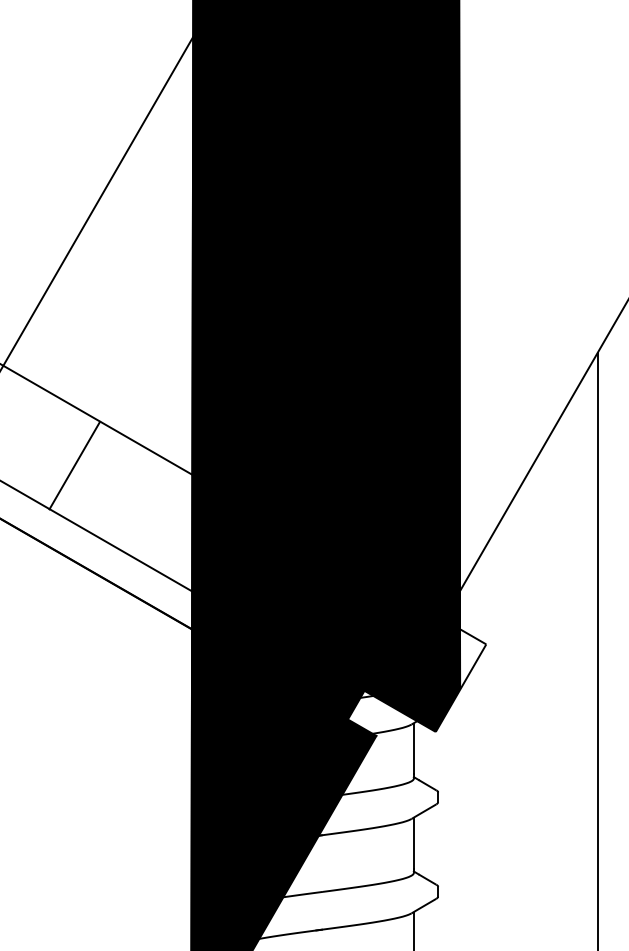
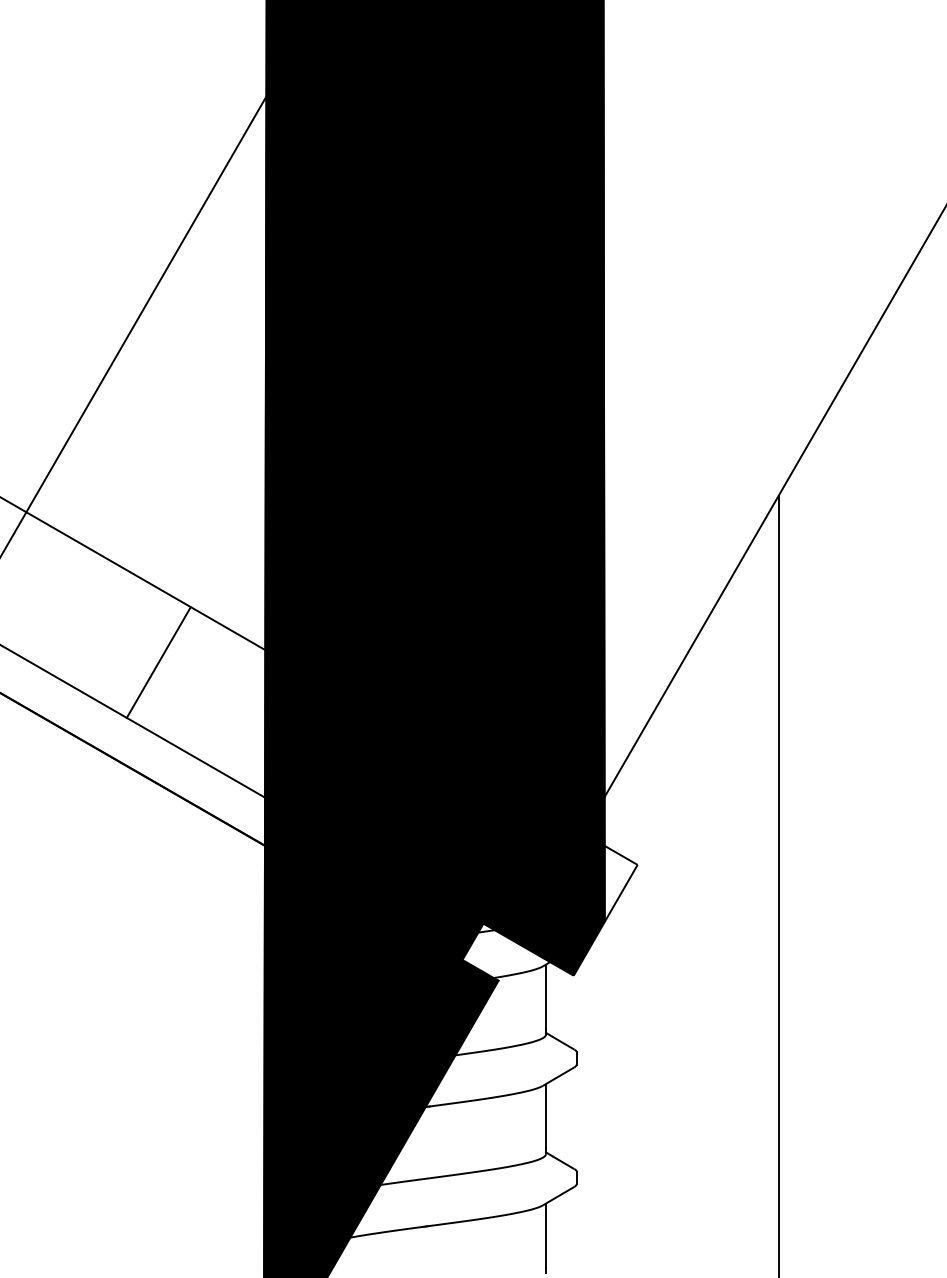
line: (74, 465) -> (158, 662), moved

